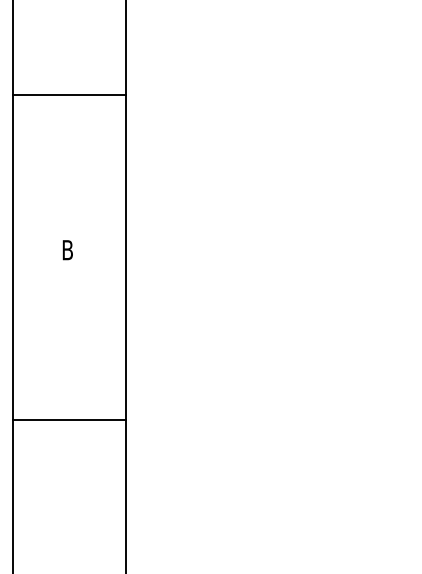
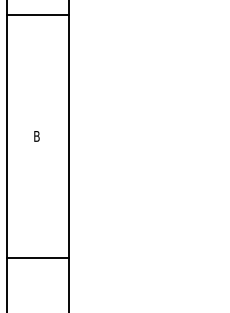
line: (68, 96) -> (37, 15), moved
line: (68, 419) -> (37, 257), moved

